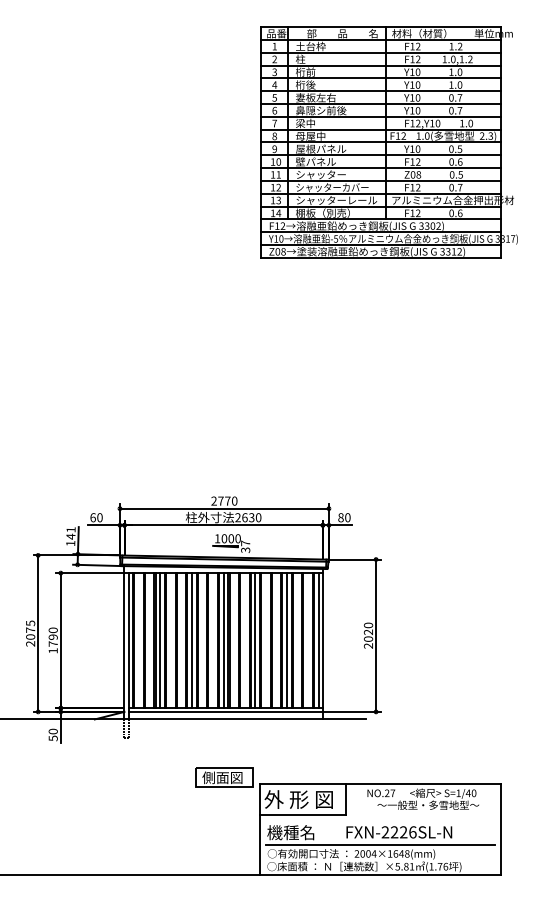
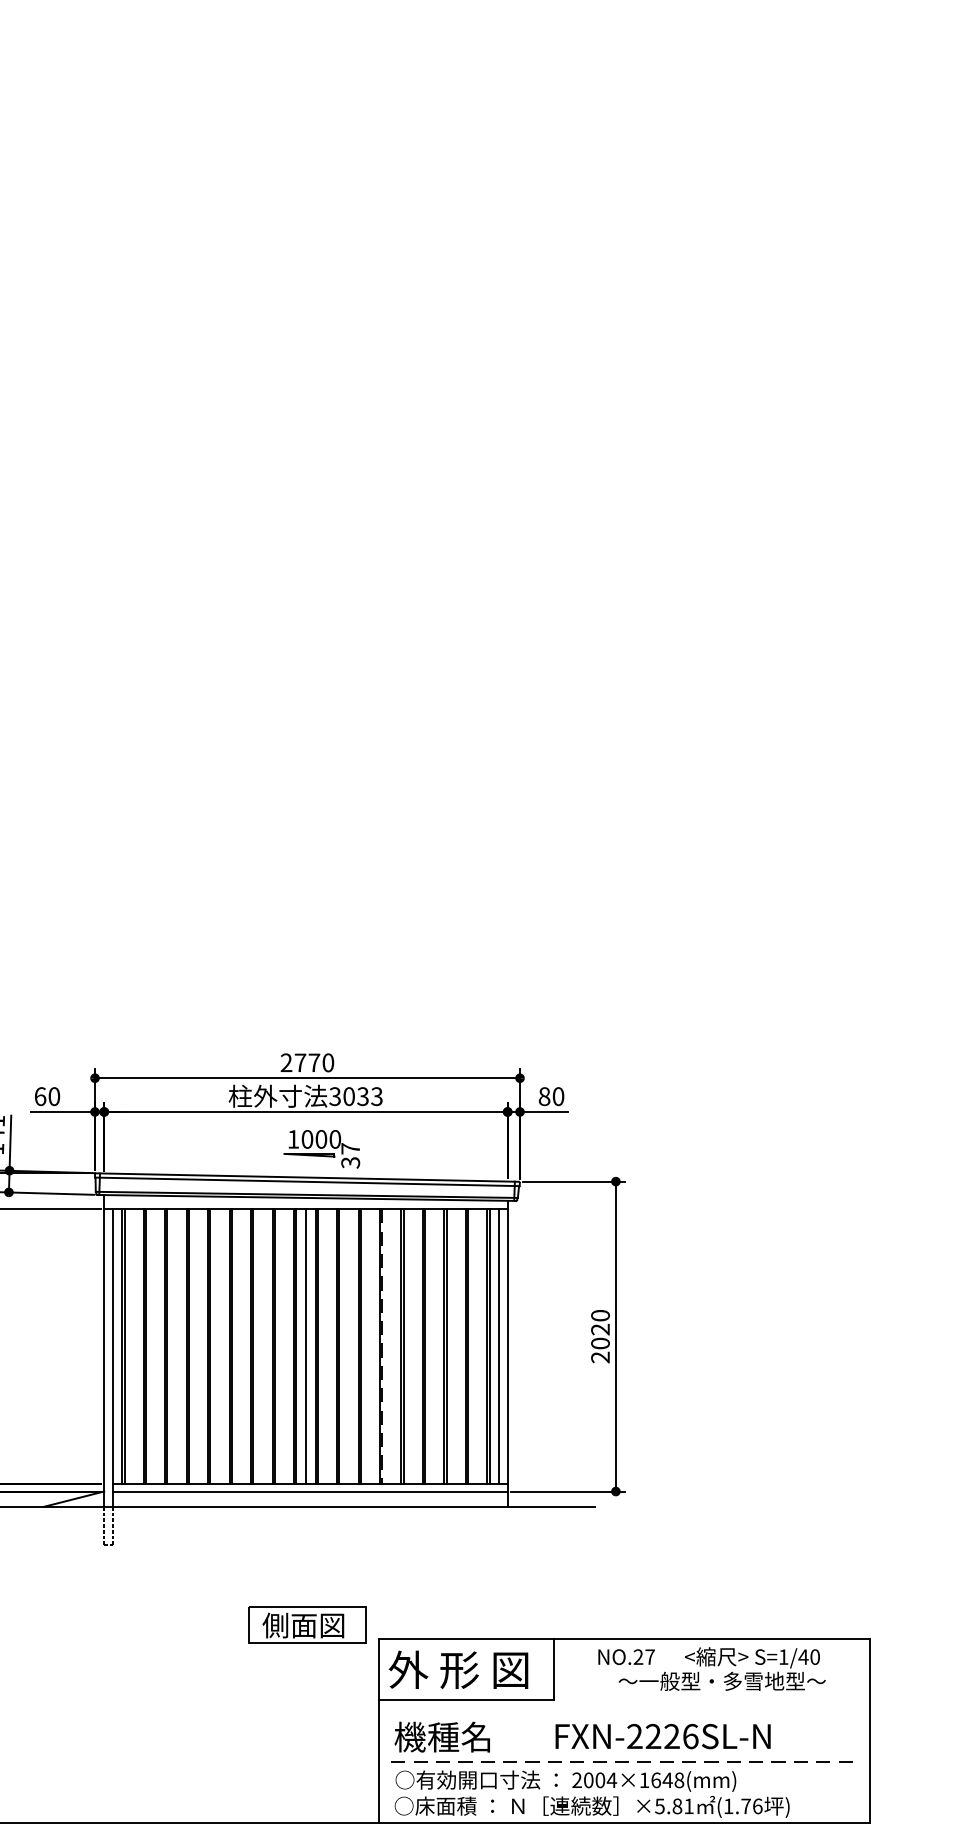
part: (388, 142) -> (641, 333), removed
text: (248, 517) -> (356, 1096), 2630 -> 3033
line: (160, 640) -> (177, 1346), removed
line: (192, 640) -> (242, 1346), removed
line: (255, 640) -> (370, 1346), removed
line: (261, 640) -> (382, 1346), solid -> dashed
line: (287, 640) -> (435, 1346), removed
line: (380, 844) -> (624, 1761), solid -> dashed

